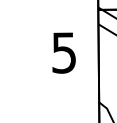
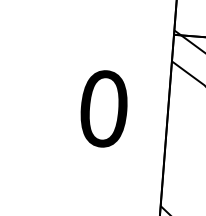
text: (63, 52) -> (102, 108), 5 -> 0

